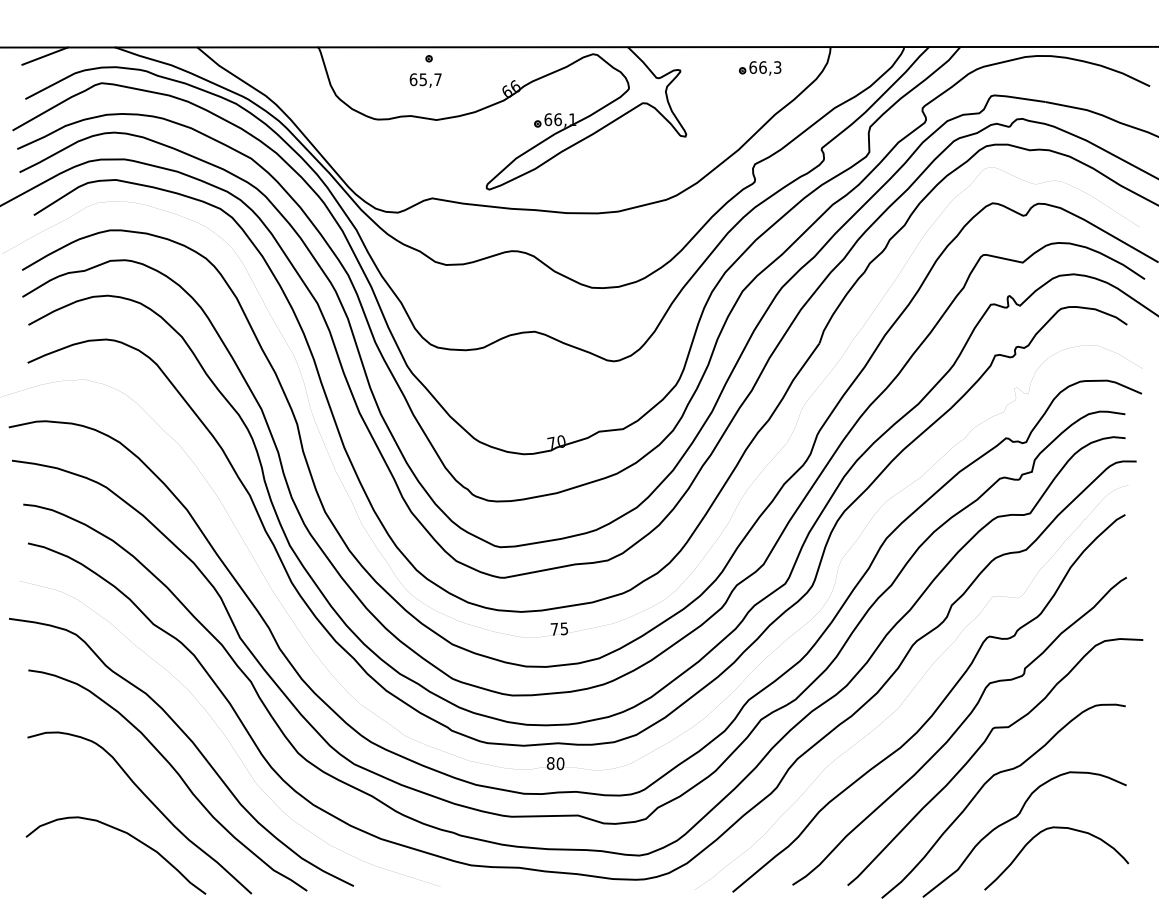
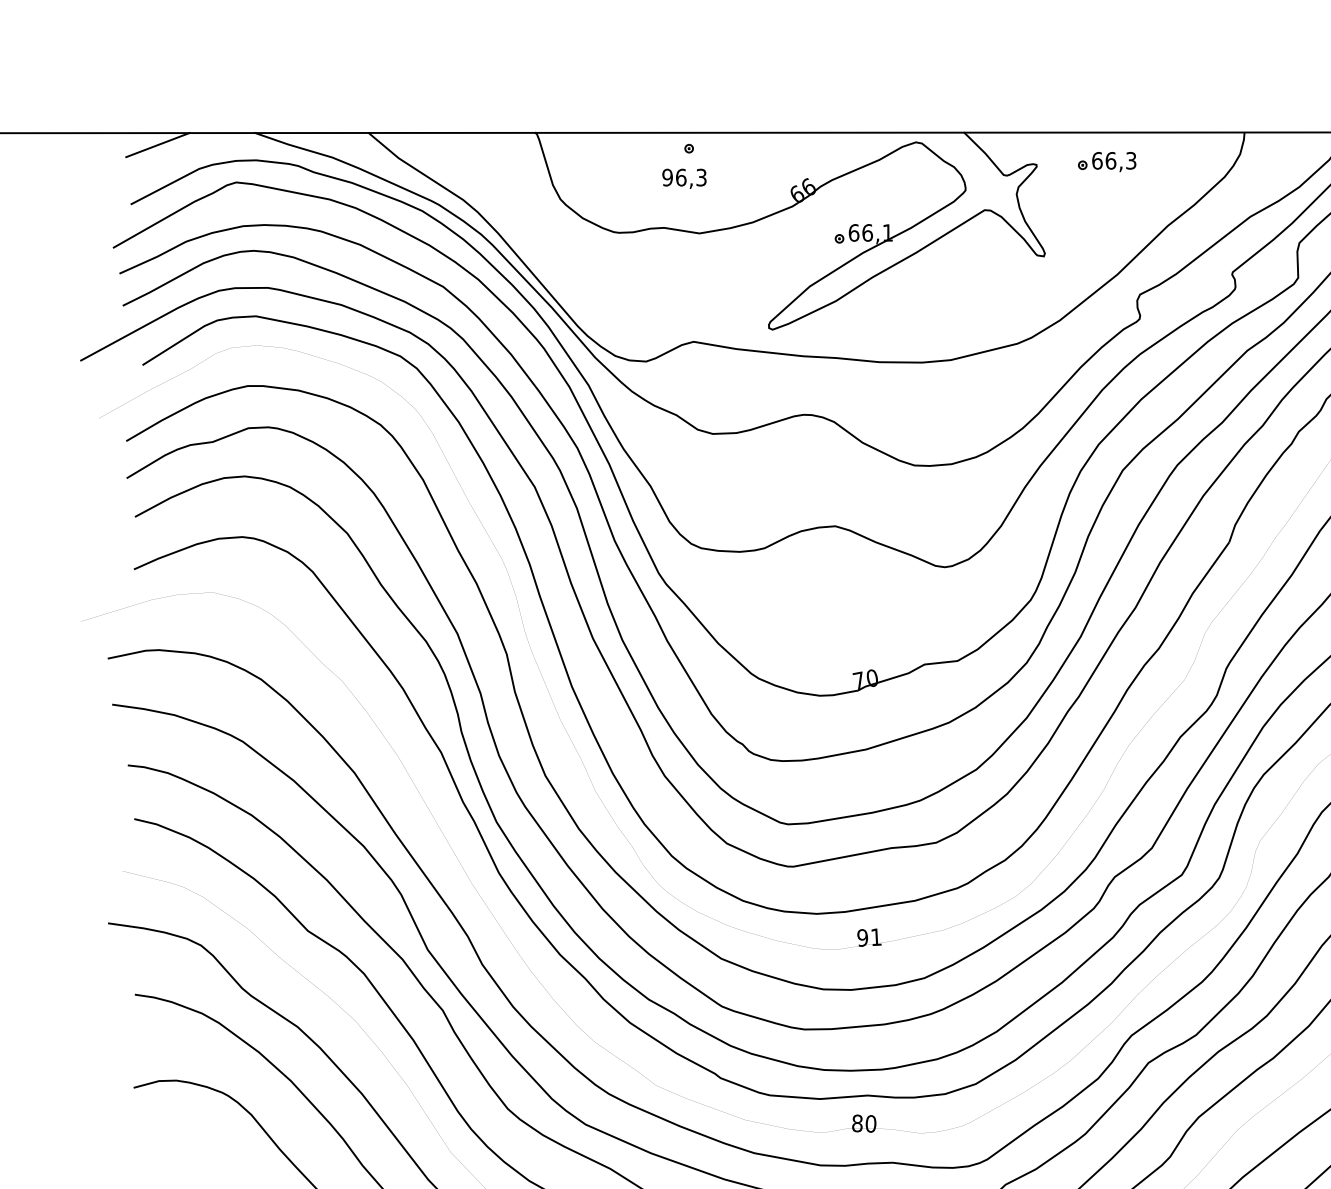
part: (759, 68) -> (1106, 162), moved
text: (425, 79) -> (684, 177), 65,7 -> 96,3
text: (559, 628) -> (869, 936), 75 -> 91

